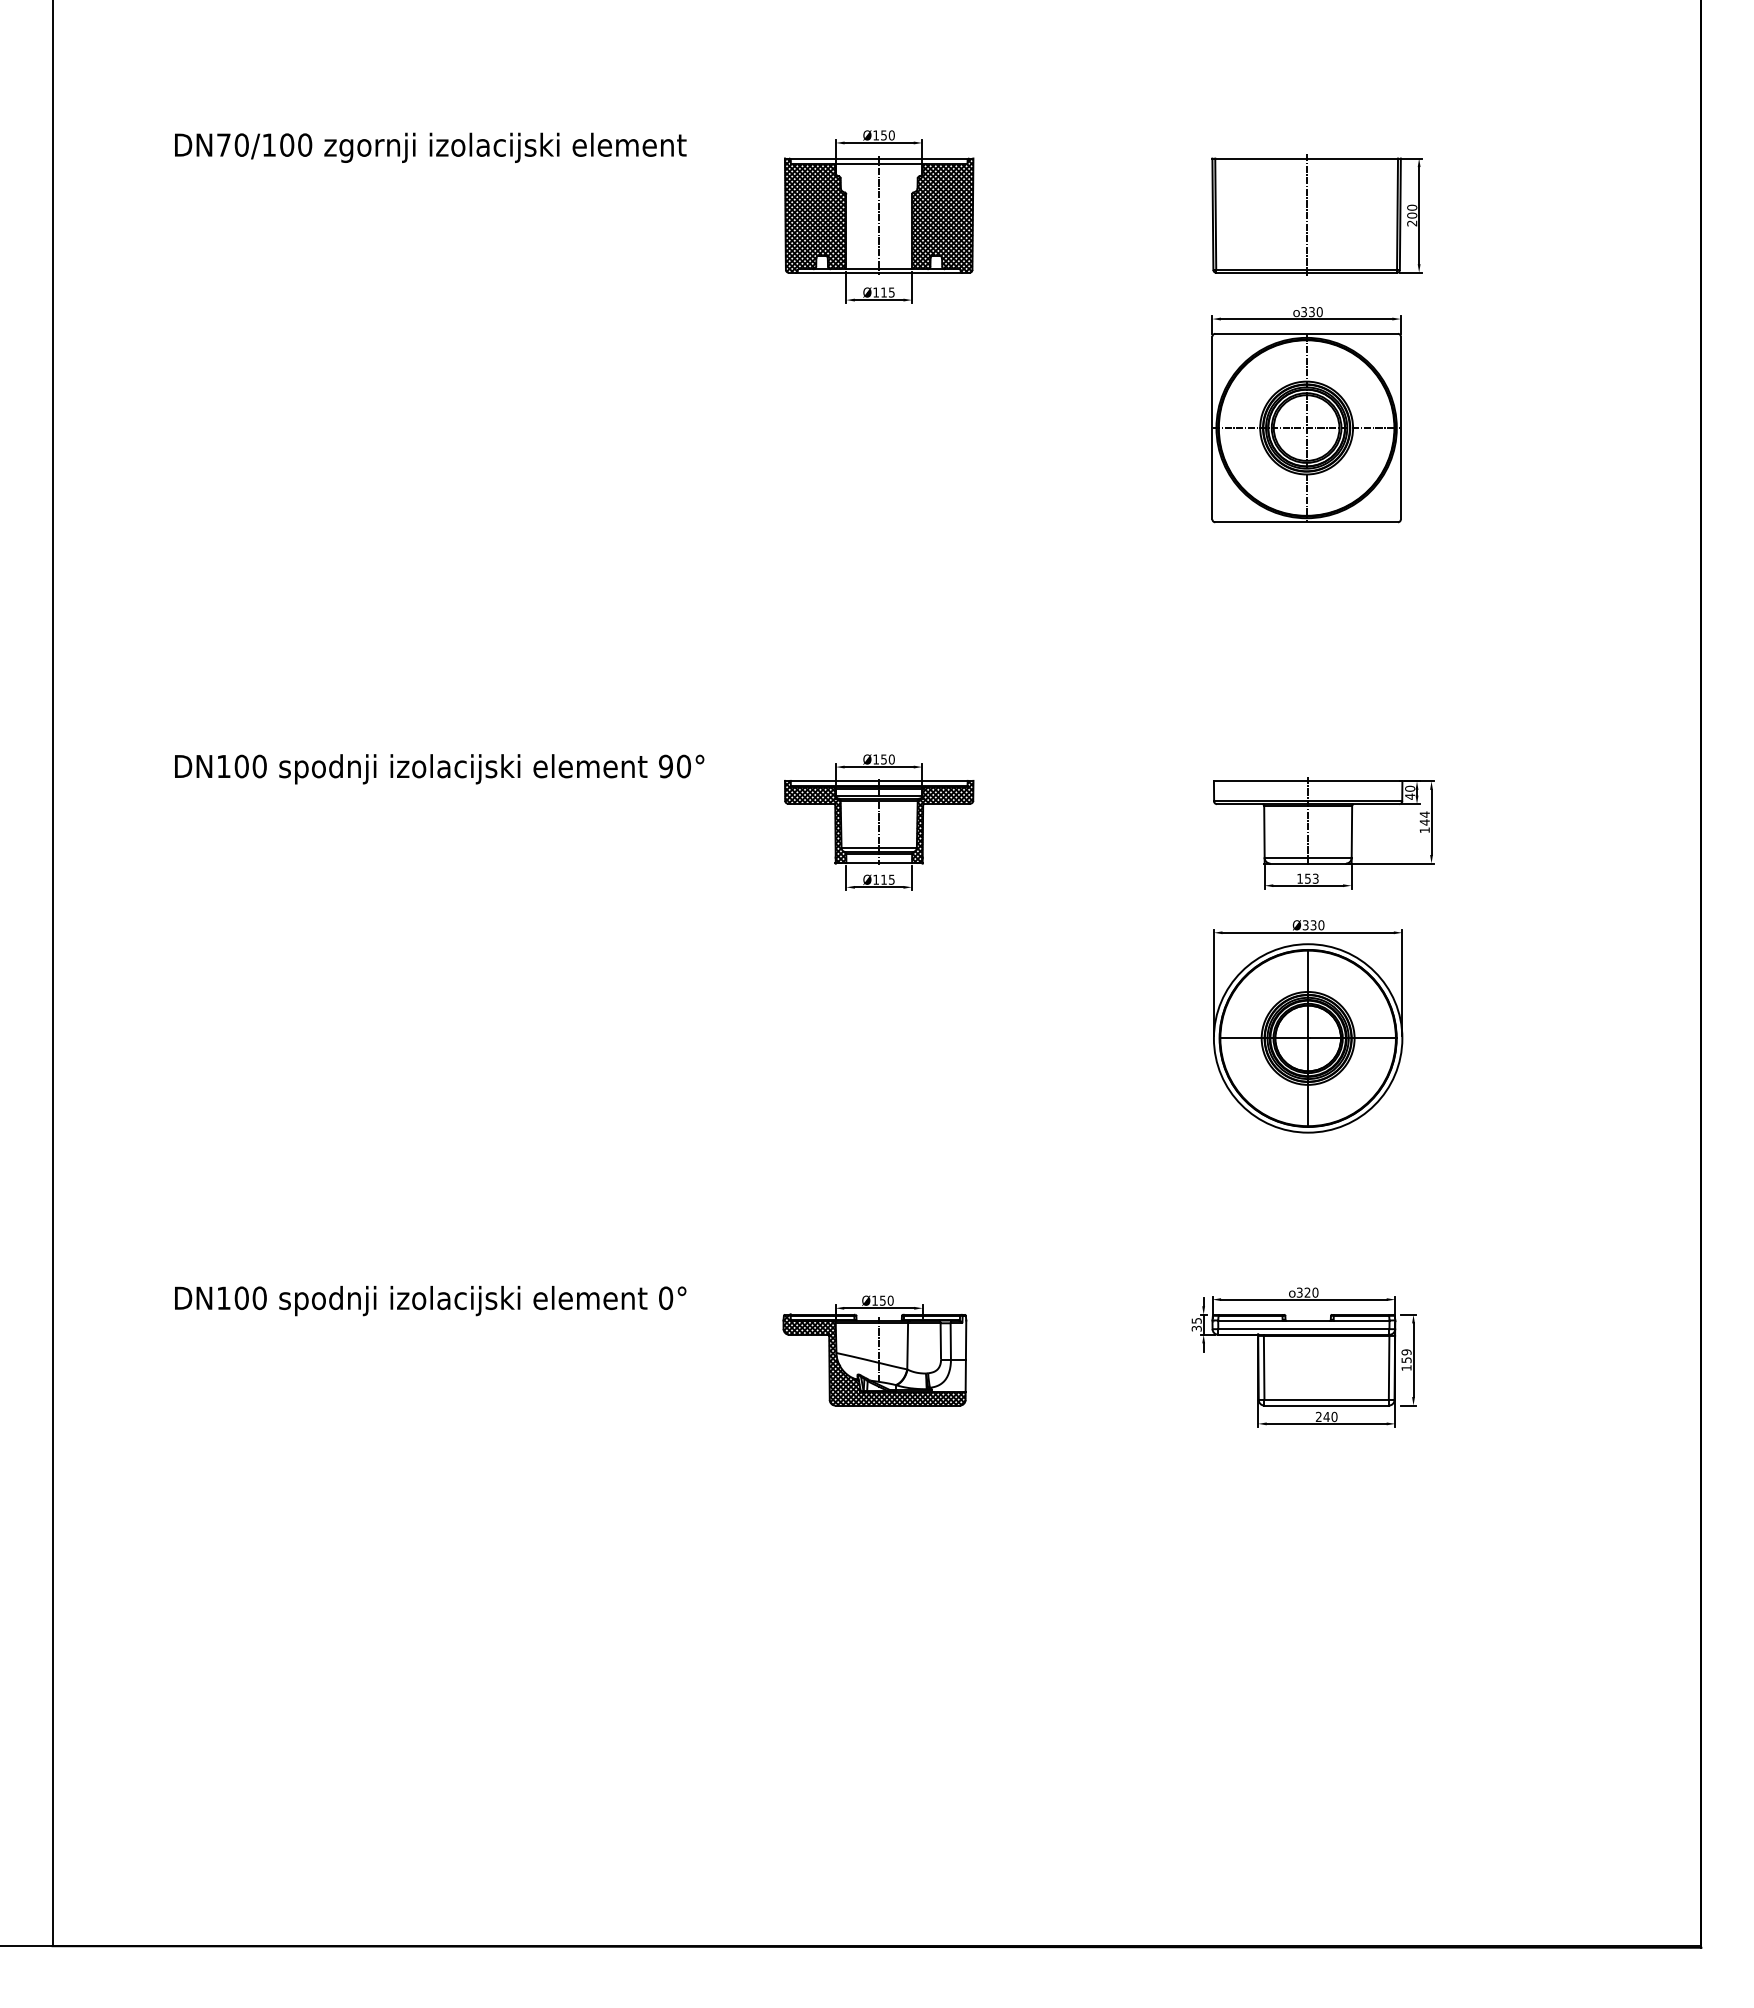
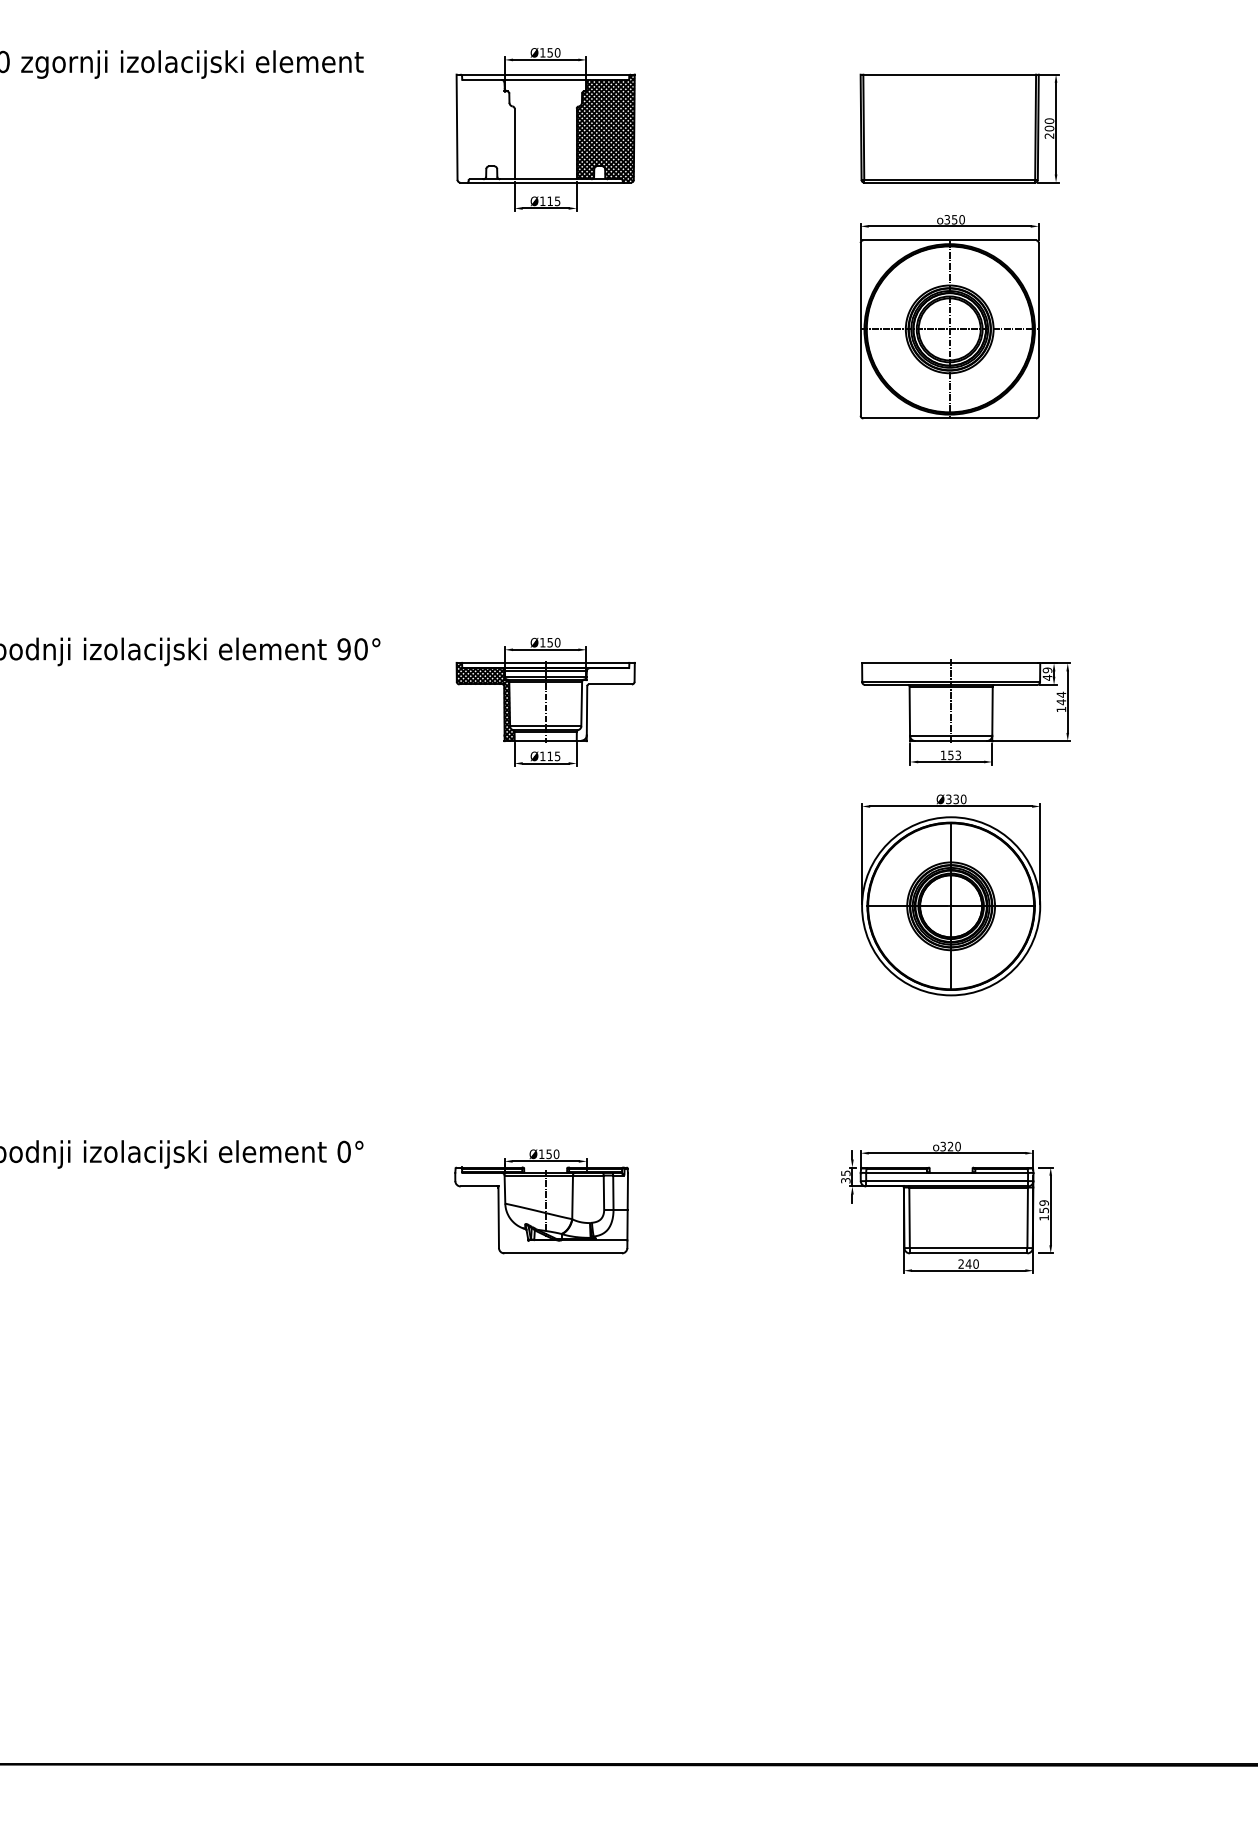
line: (1306, 214) -> (949, 127), removed
hatch: (815, 215) -> (485, 128), removed
line: (879, 215) -> (545, 128), removed
text: (1311, 311) -> (954, 219), 330 -> 350
text: (1410, 788) -> (1047, 670), 40 -> 49
hatch: (942, 821) -> (605, 701), removed
hatch: (874, 1359) -> (541, 1209), removed

